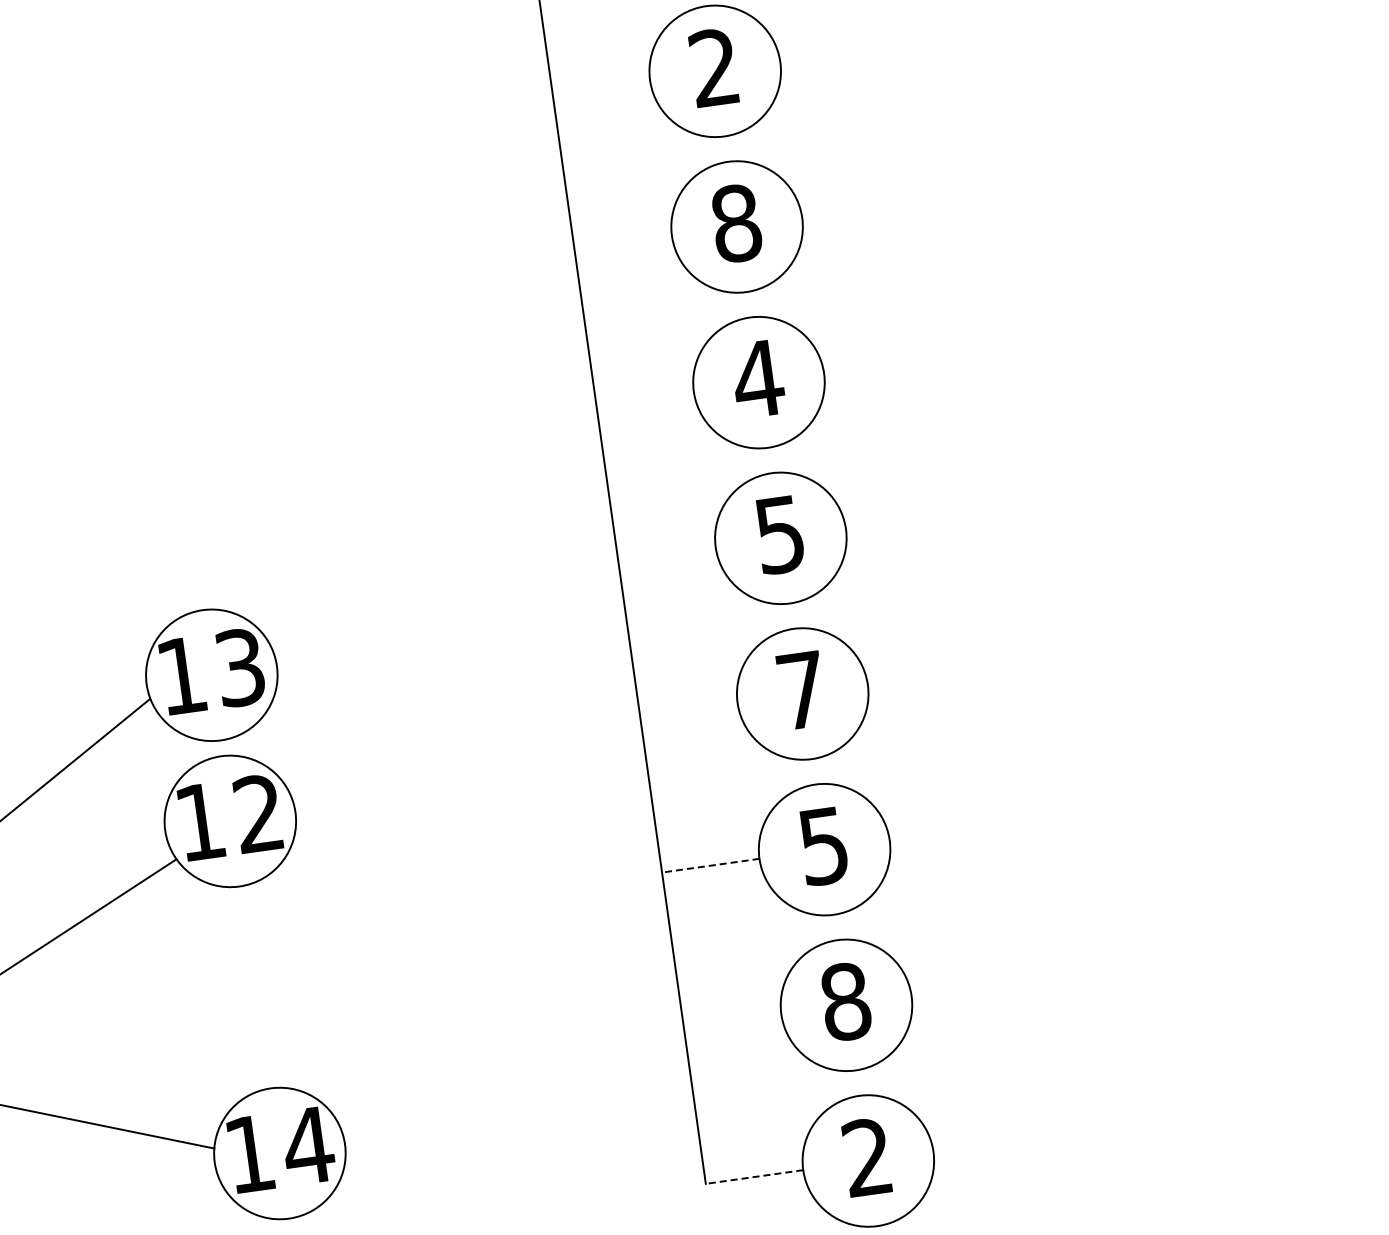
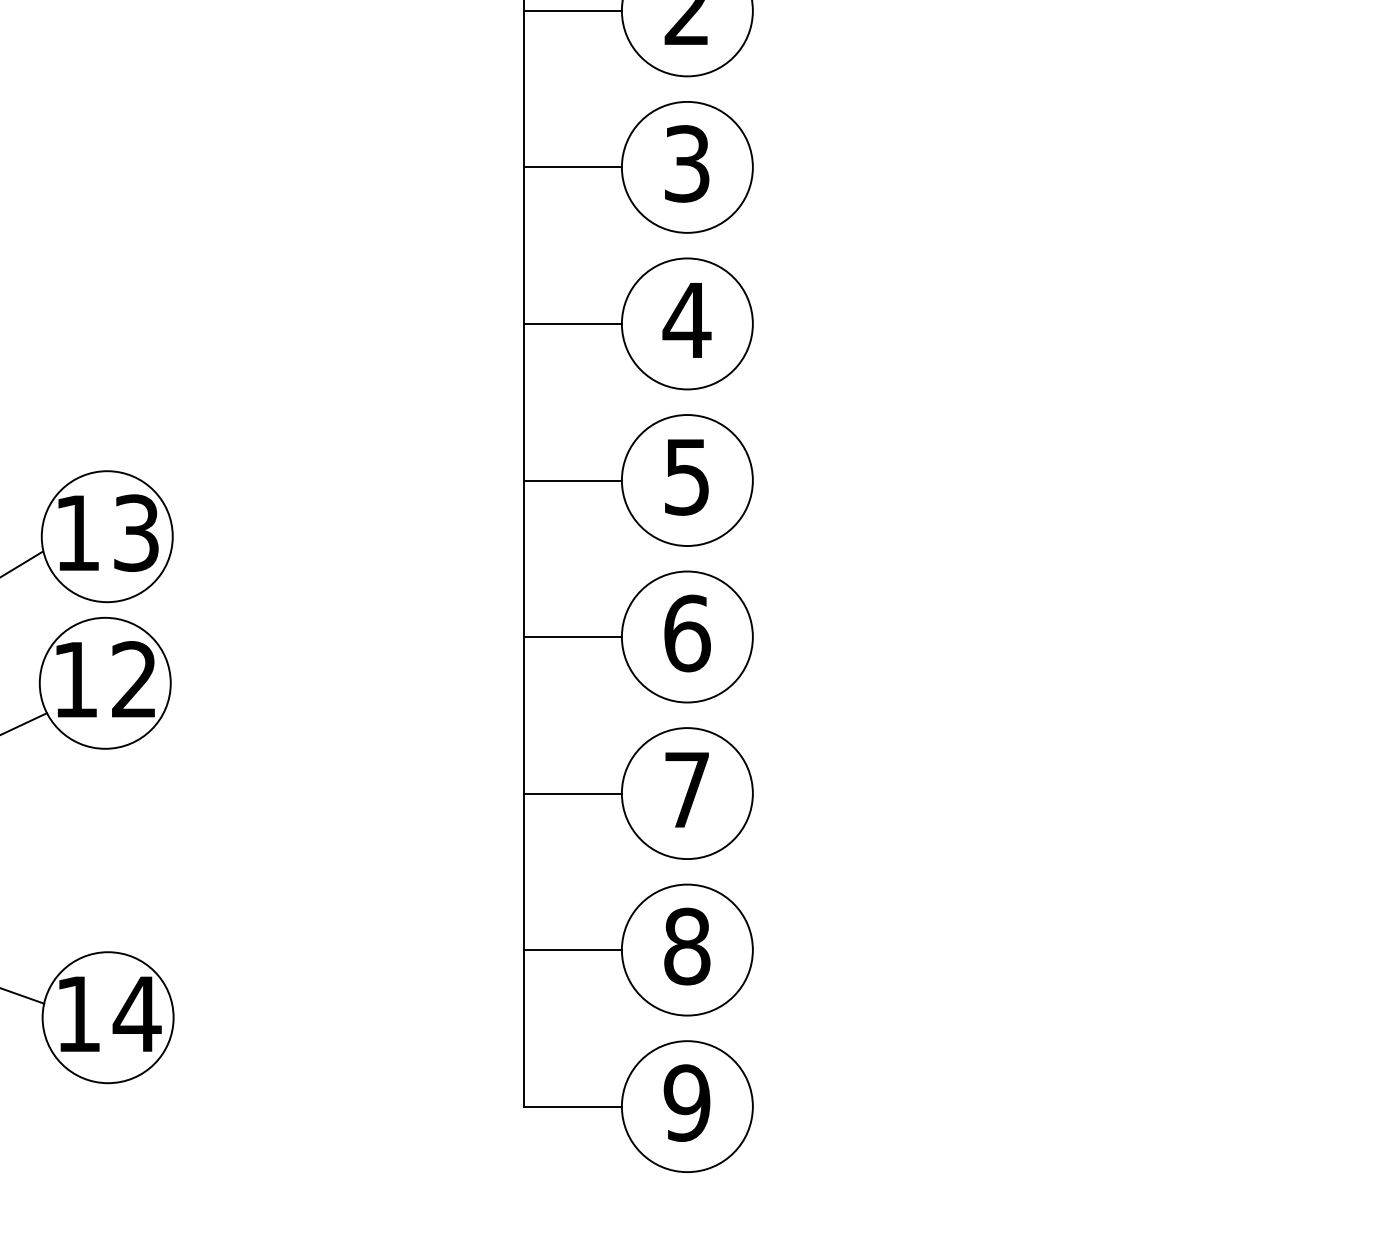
line: (600, 87) -> (572, 10), added
text: (736, 223) -> (687, 163), 8 -> 3
line: (622, 243) -> (572, 167), added
line: (644, 398) -> (572, 323), added
line: (666, 554) -> (572, 480), added
text: (802, 690) -> (687, 633), 7 -> 6
line: (688, 710) -> (572, 637), added
text: (823, 846) -> (686, 790), 5 -> 7
line: (710, 865) -> (572, 793), dashed -> solid
line: (732, 1021) -> (572, 950), added
text: (866, 1157) -> (686, 1102), 2 -> 9
line: (754, 1176) -> (572, 1106), dashed -> solid

